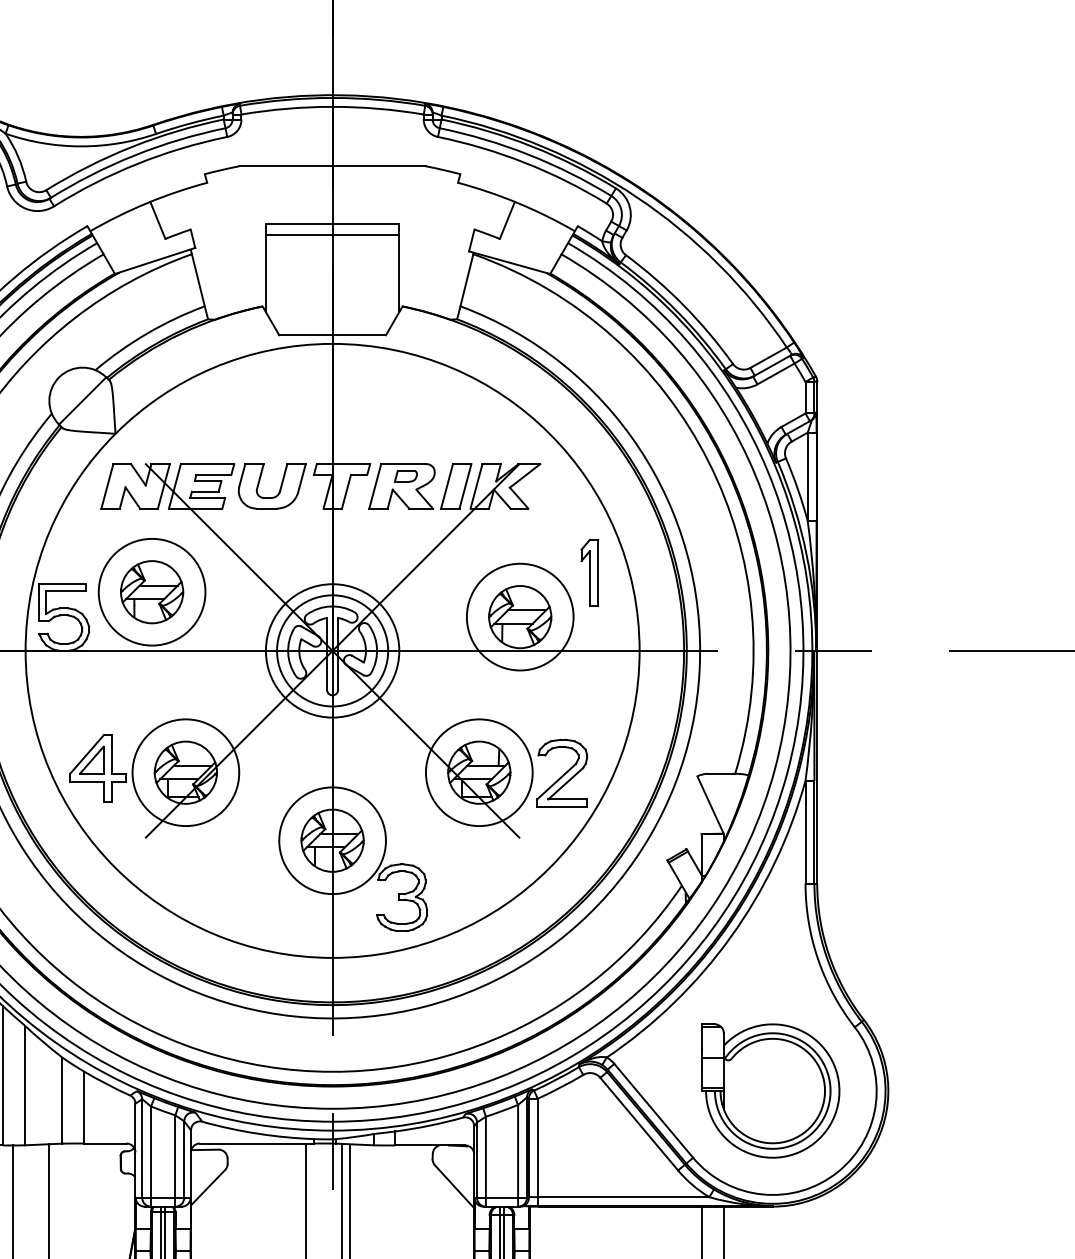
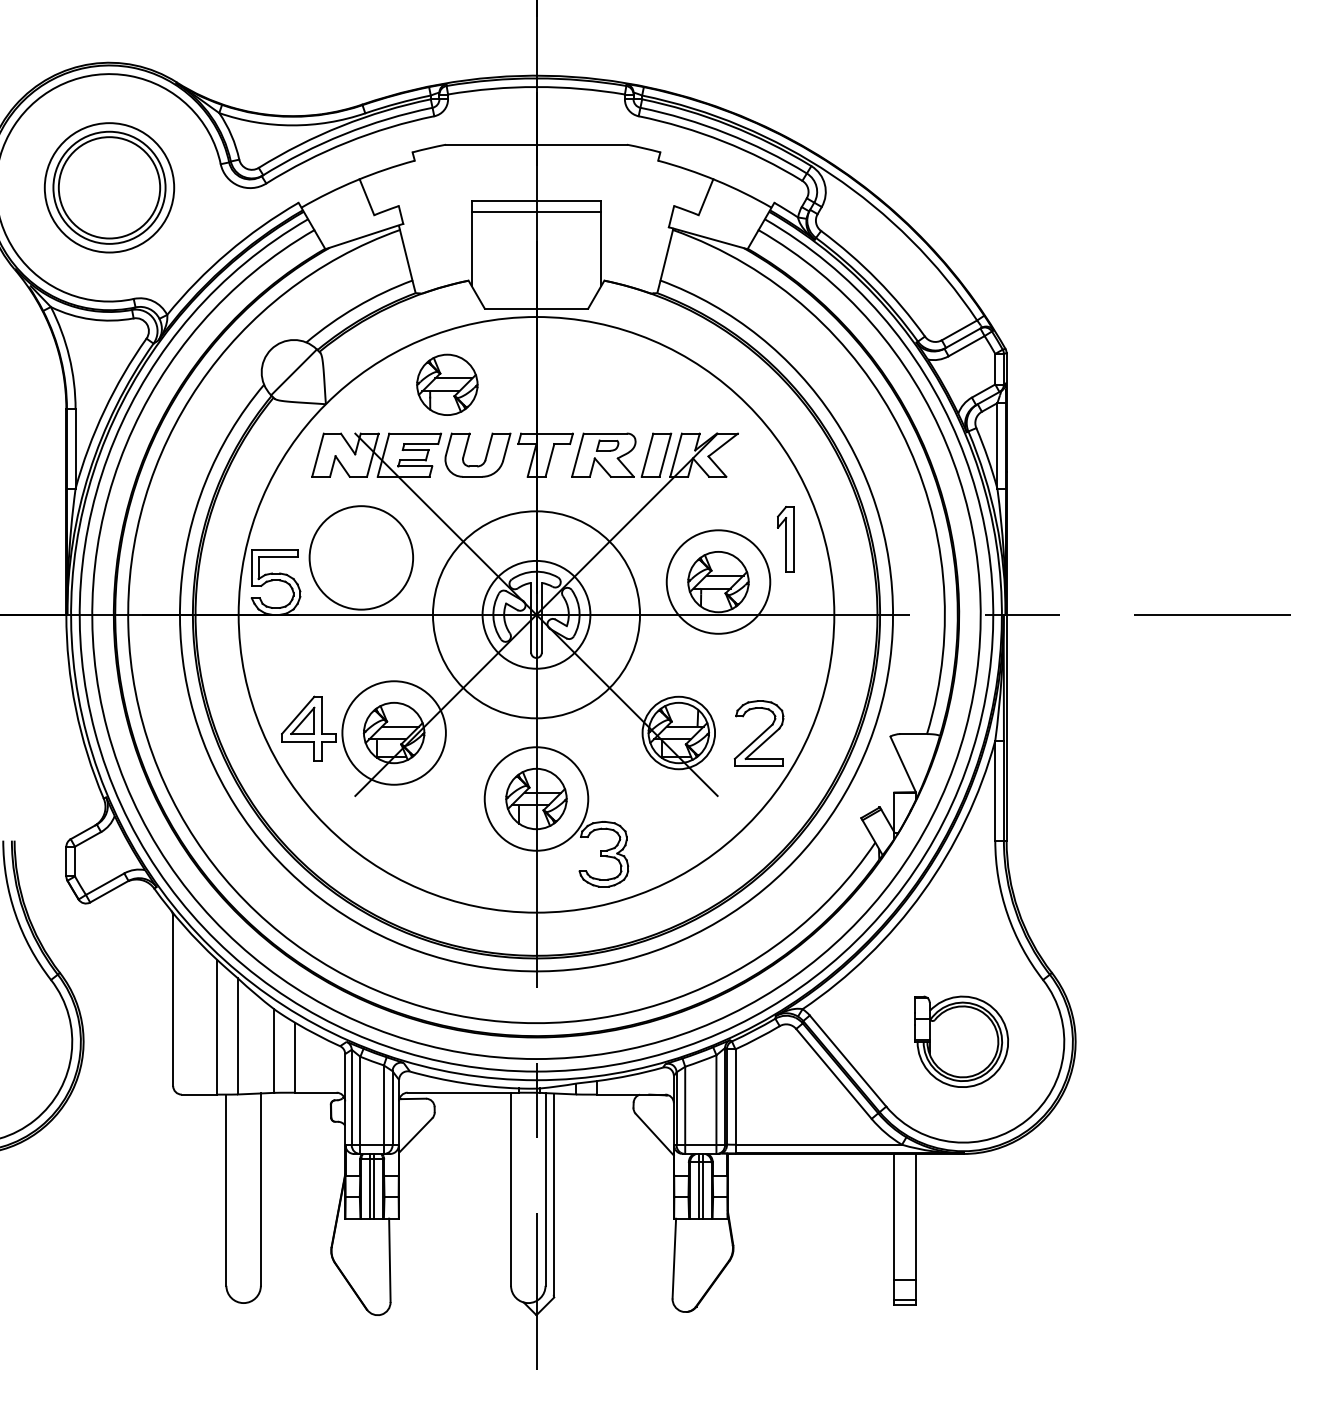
part: (152, 591) -> (447, 384), moved
circle: (332, 650) -> (536, 614), size x1.6
circle: (478, 772) -> (678, 732), size x0.7
part: (770, 1090) -> (961, 1041), size x0.7

